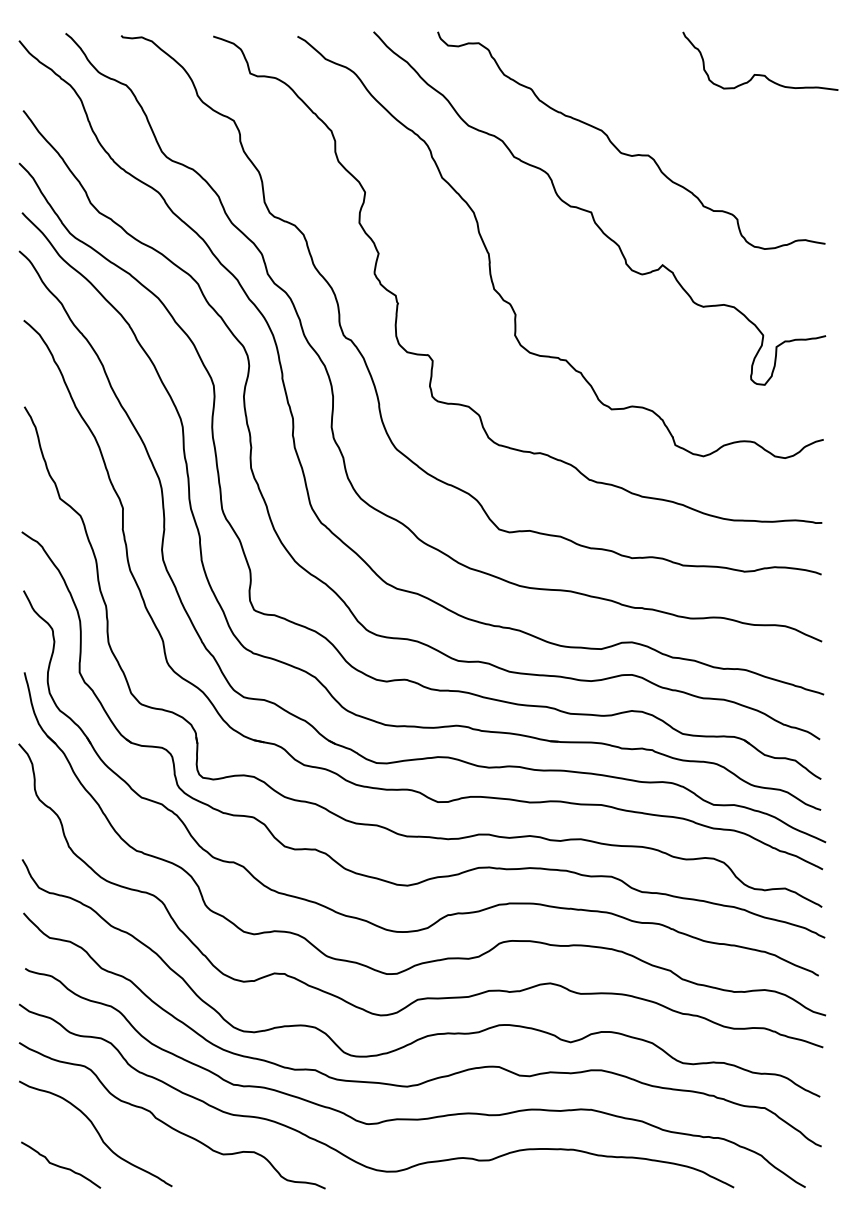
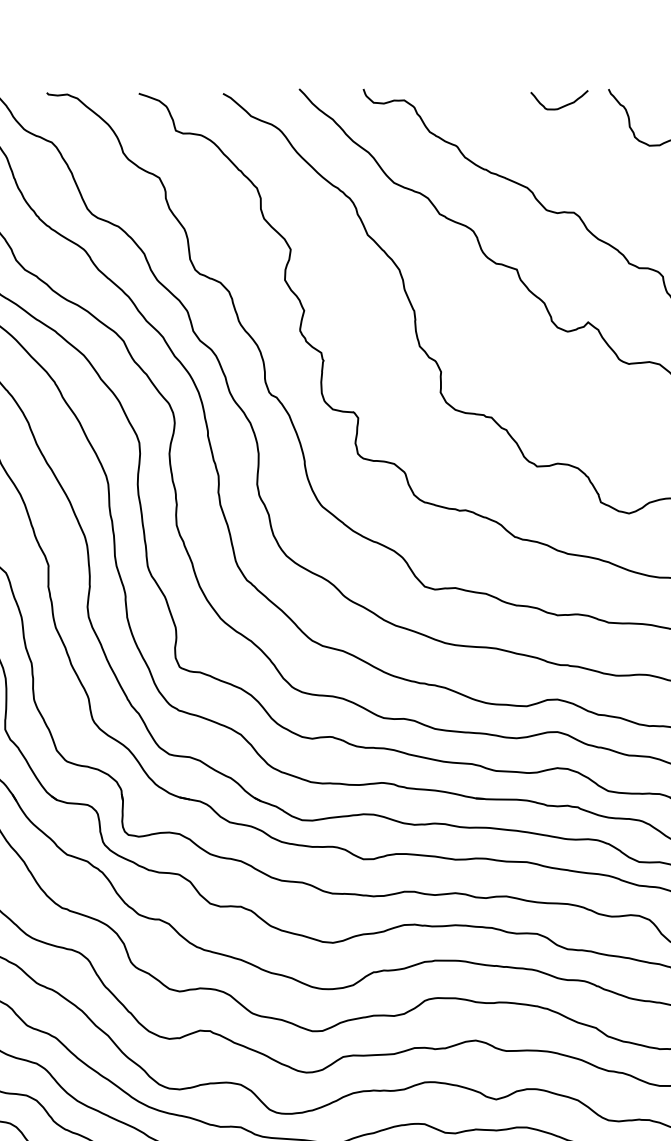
curve: (635, 49) -> (561, 106), added

